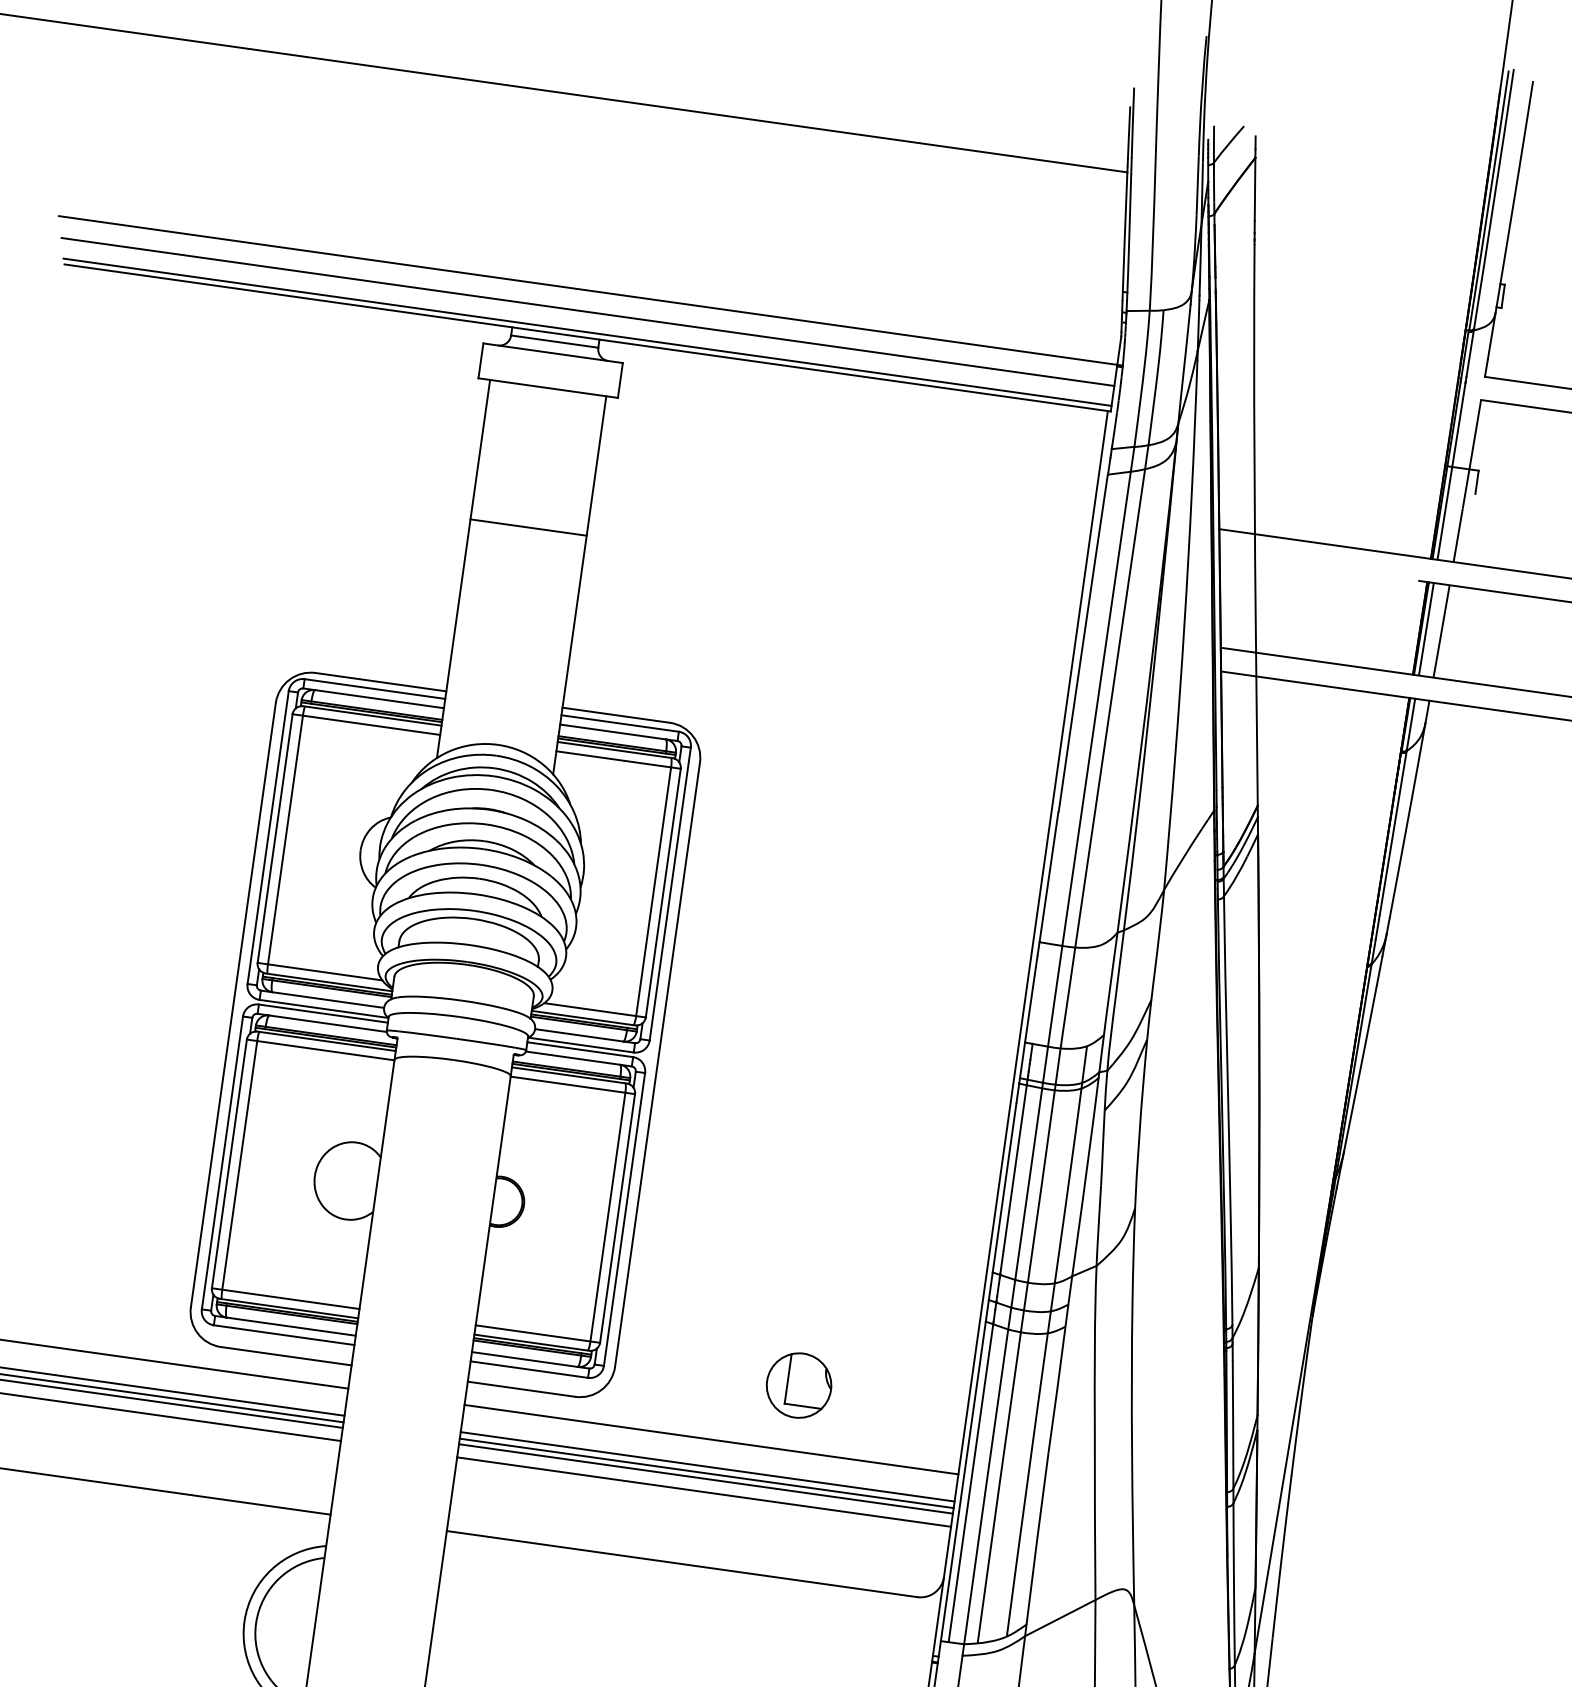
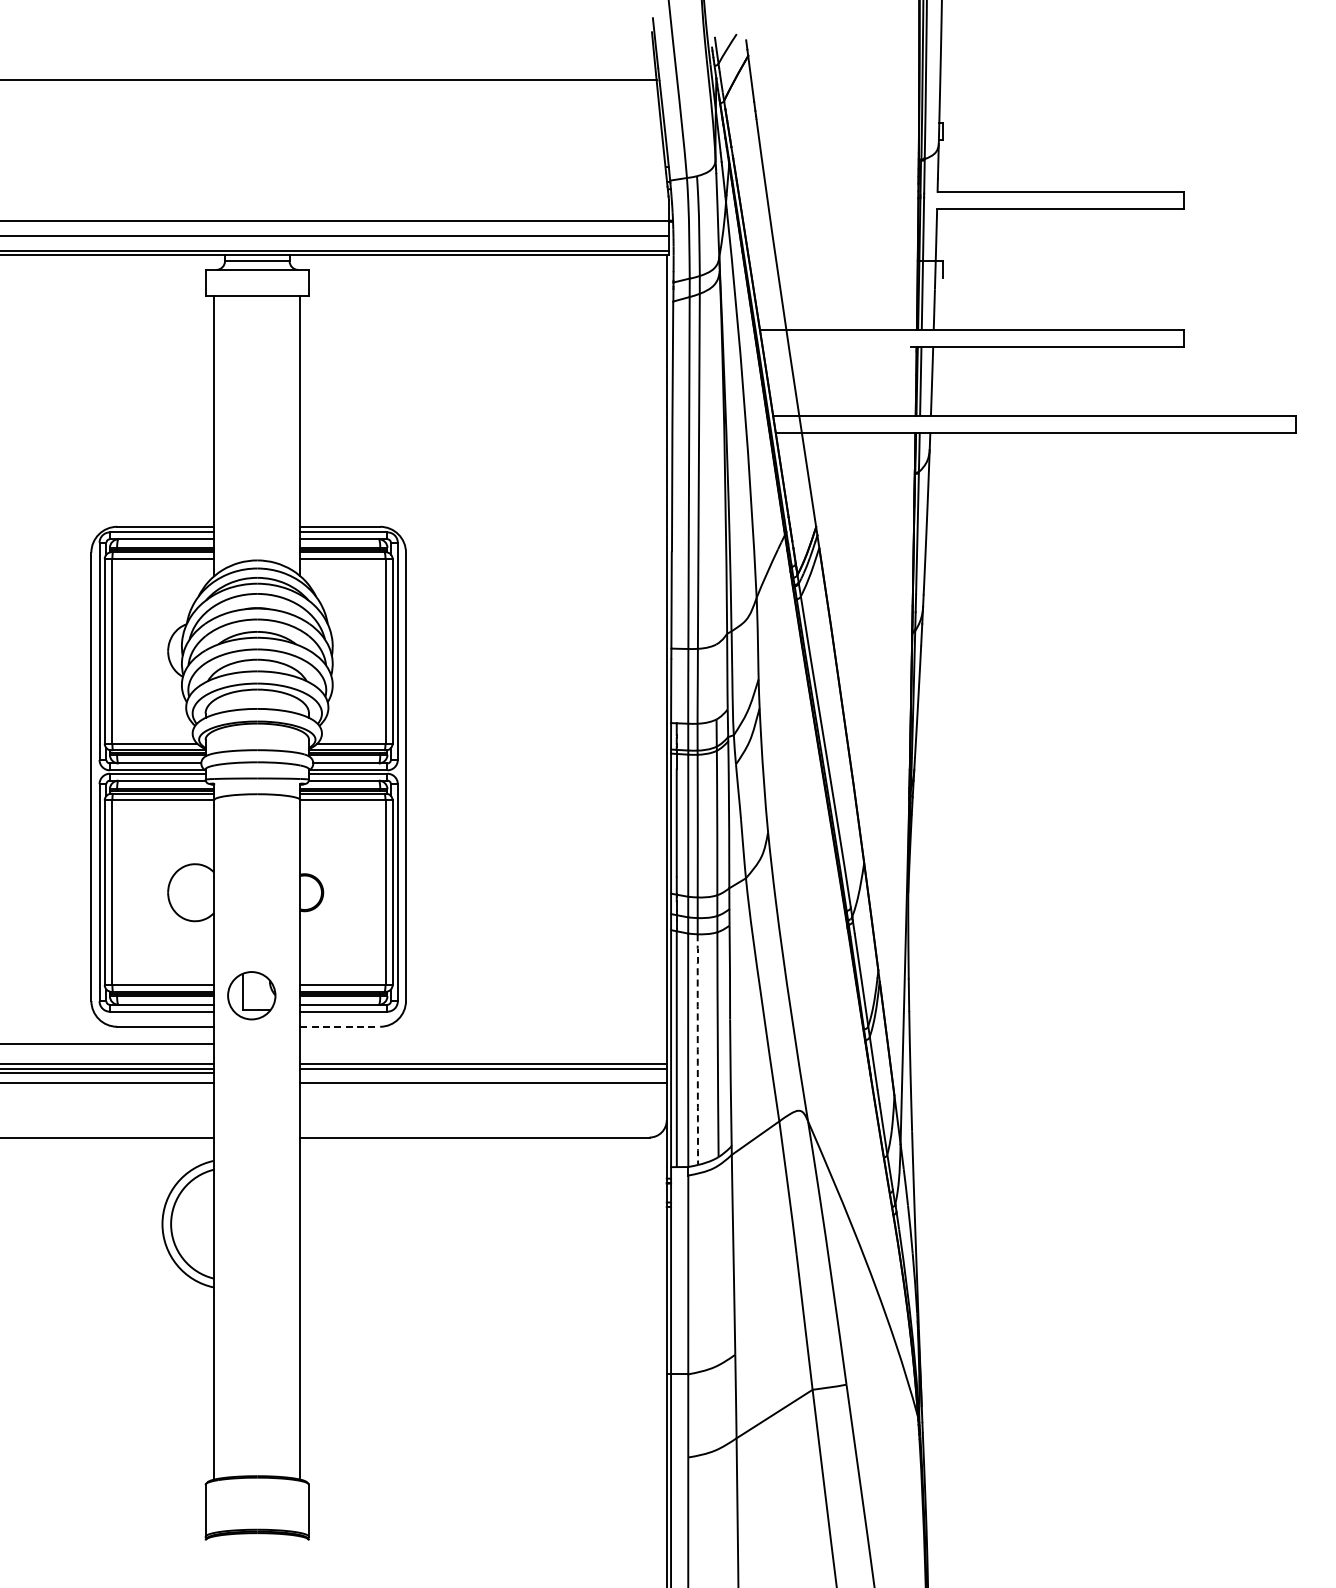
line: (528, 527) -> (257, 399), removed
part: (798, 1385) -> (251, 995), moved
line: (521, 1388) -> (340, 1026), solid -> dashed
line: (711, 1440) -> (483, 1044), removed
line: (705, 1479) -> (483, 1073), removed
arc: (998, 1487) -> (697, 1049), solid -> dashed

